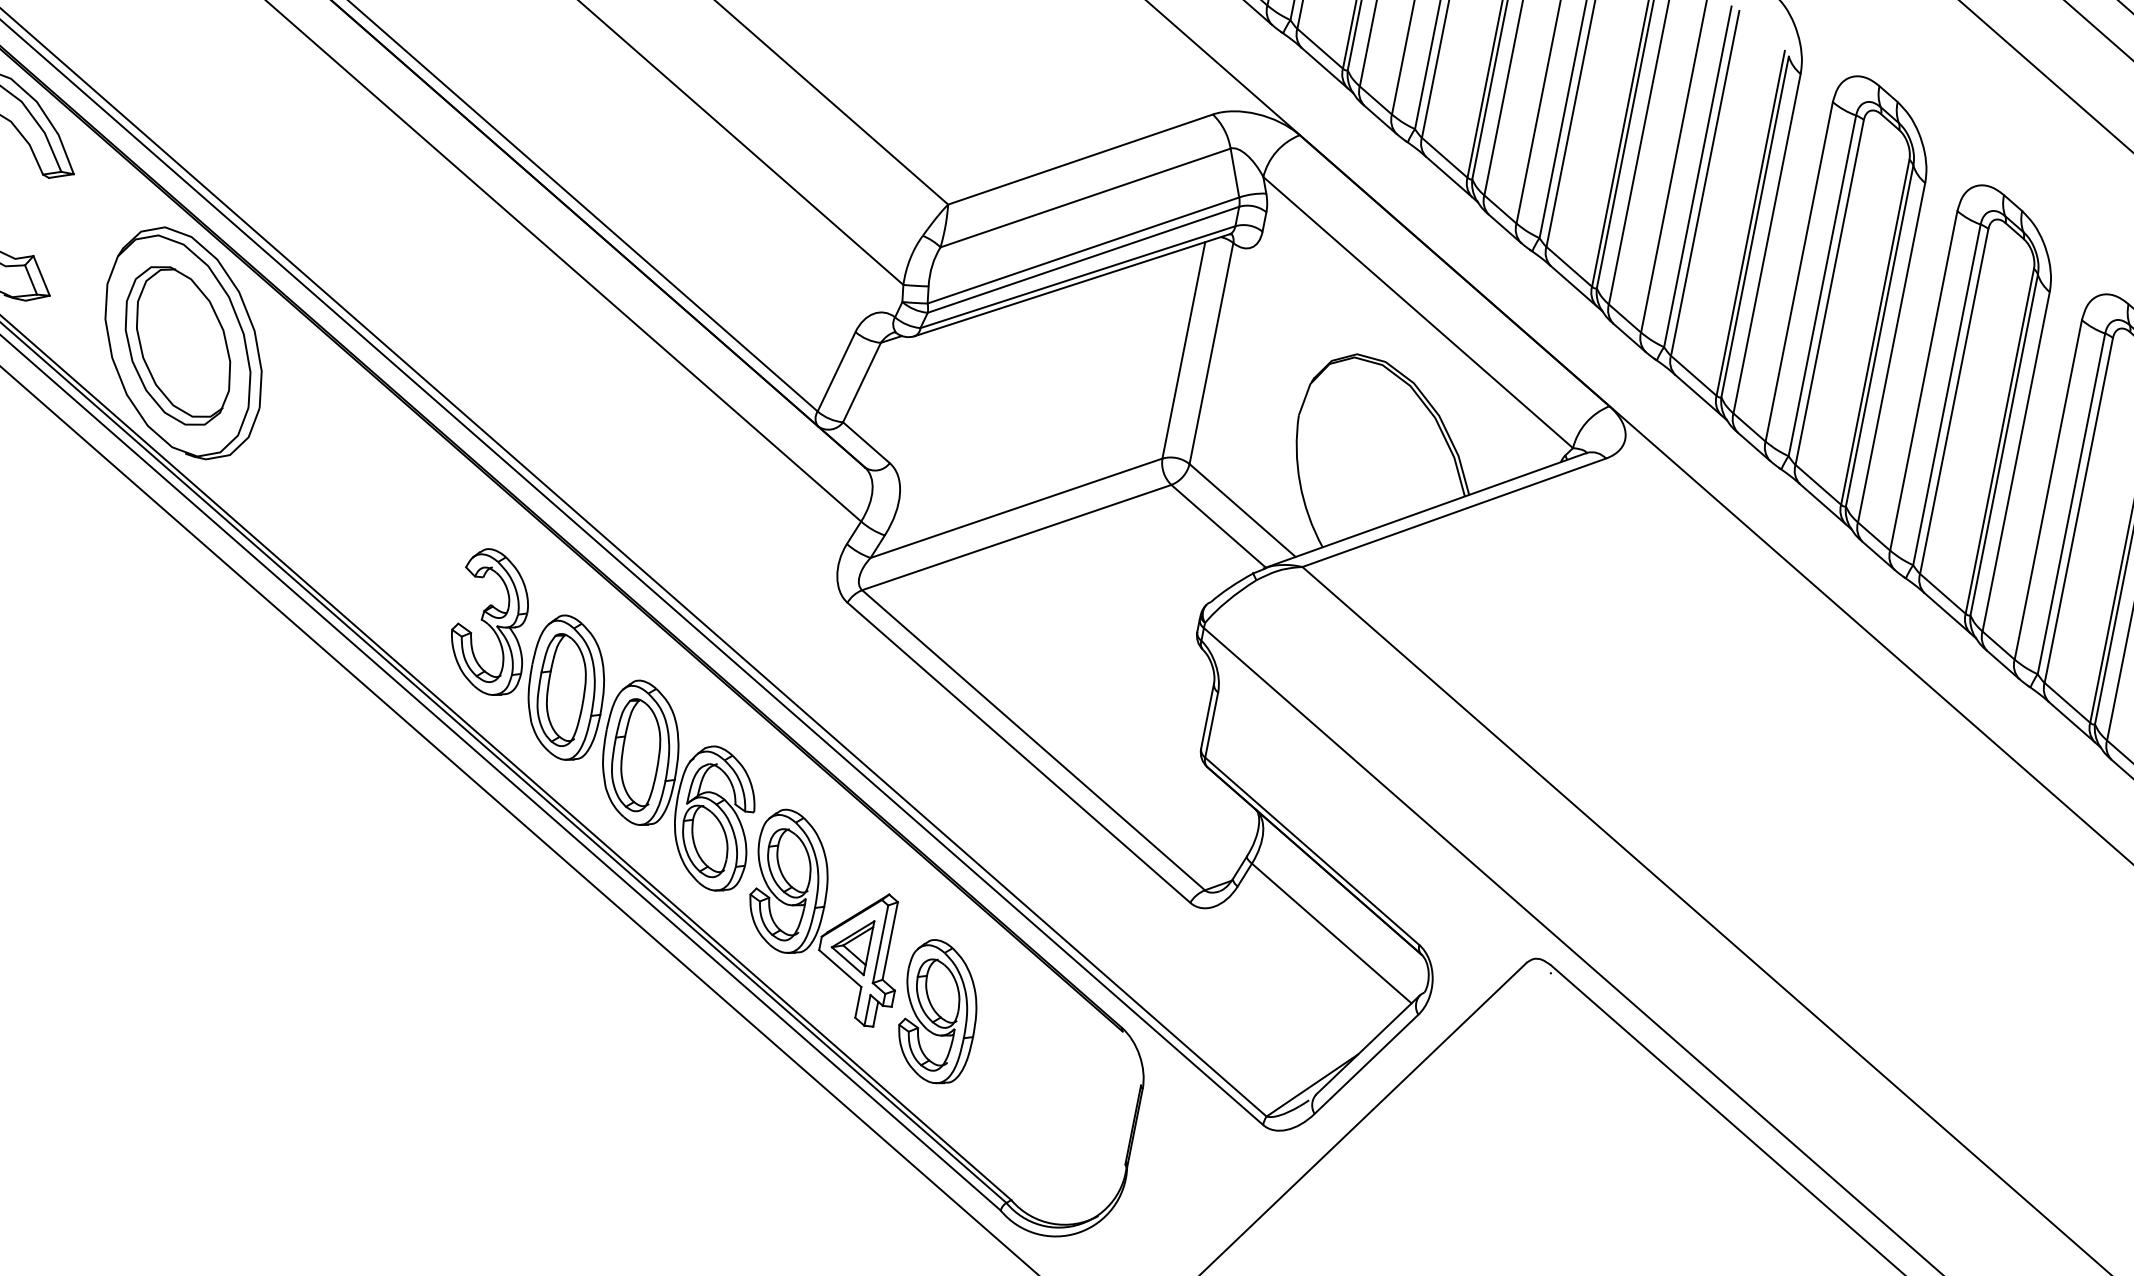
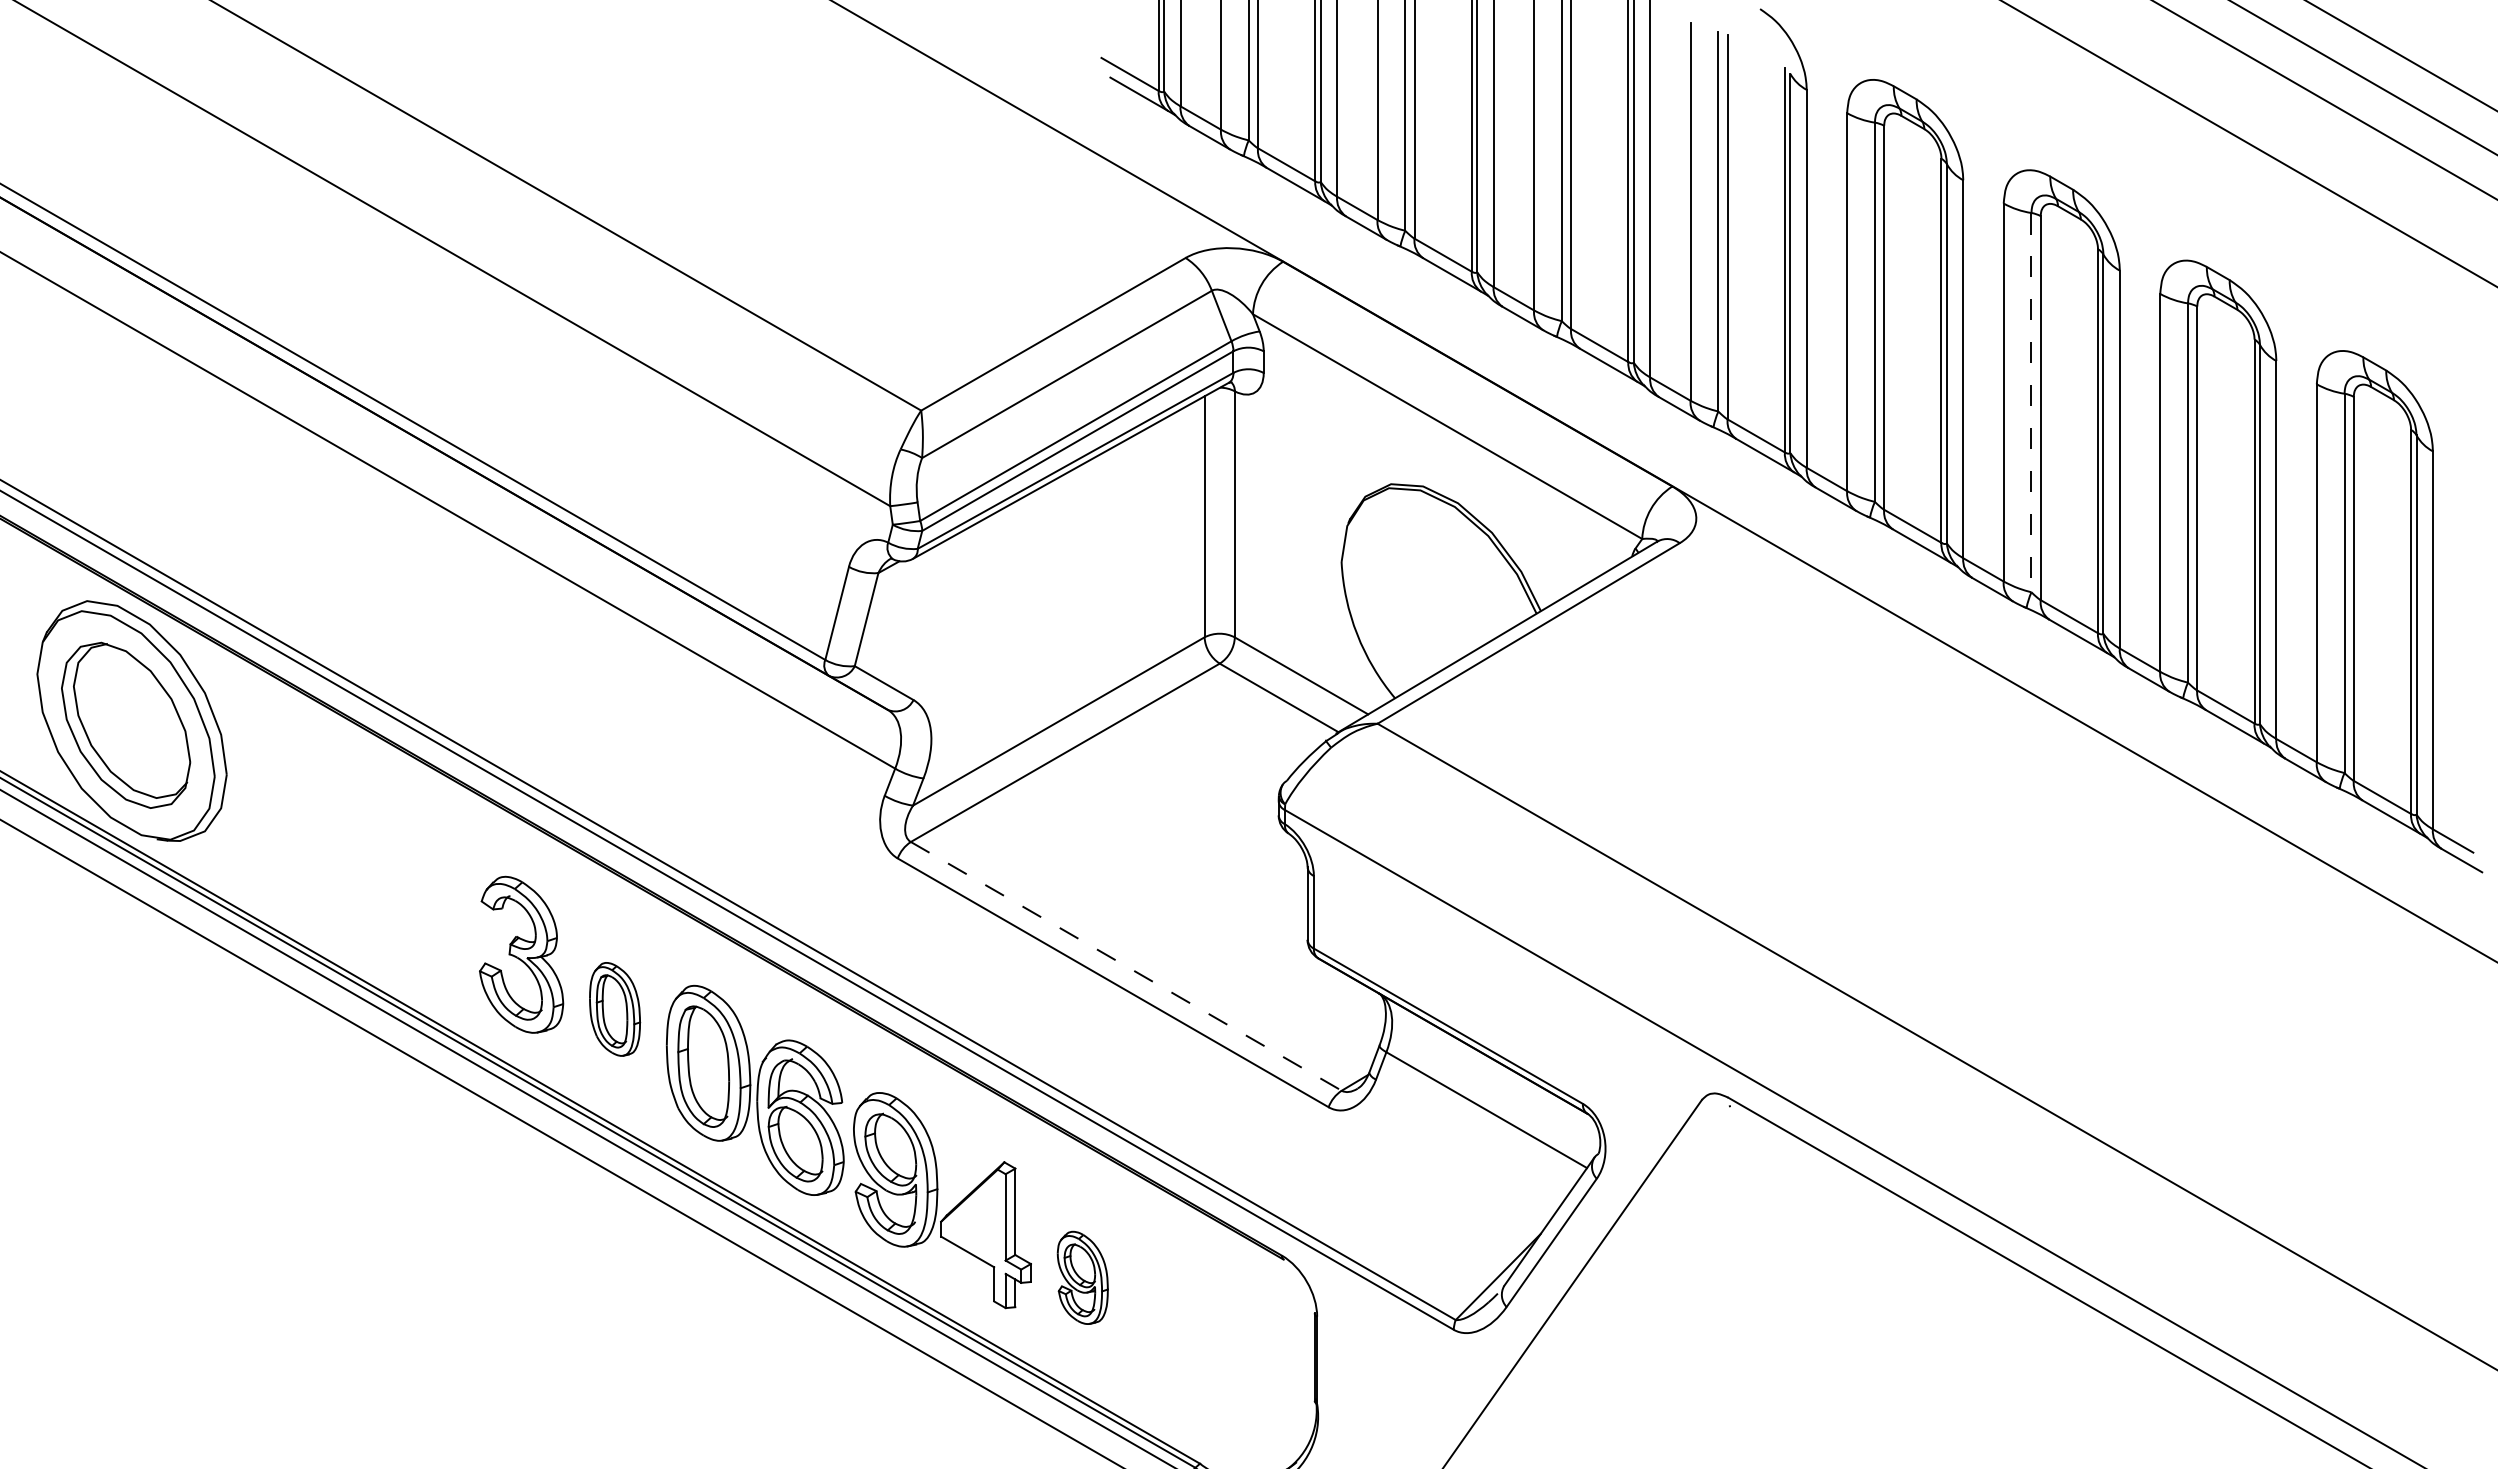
line: (1946, 394) -> (2031, 402), solid -> dashed
part: (566, 687) -> (614, 1009), size x0.6
line: (1033, 740) -> (1126, 966), solid -> dashed
part: (851, 944) -> (974, 1223), removed
part: (938, 1011) -> (1082, 1277), size x0.6

